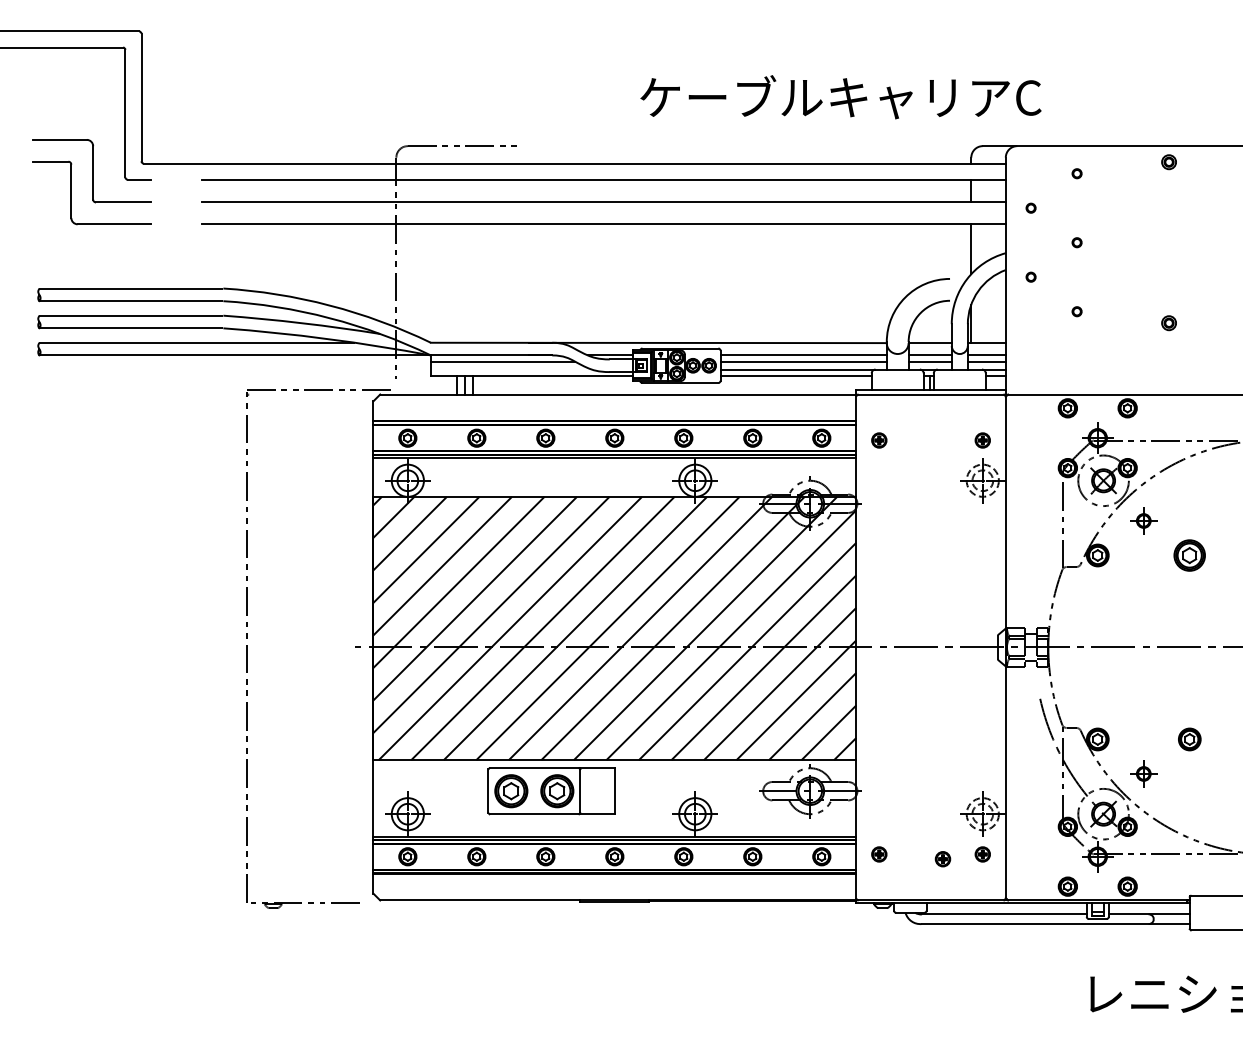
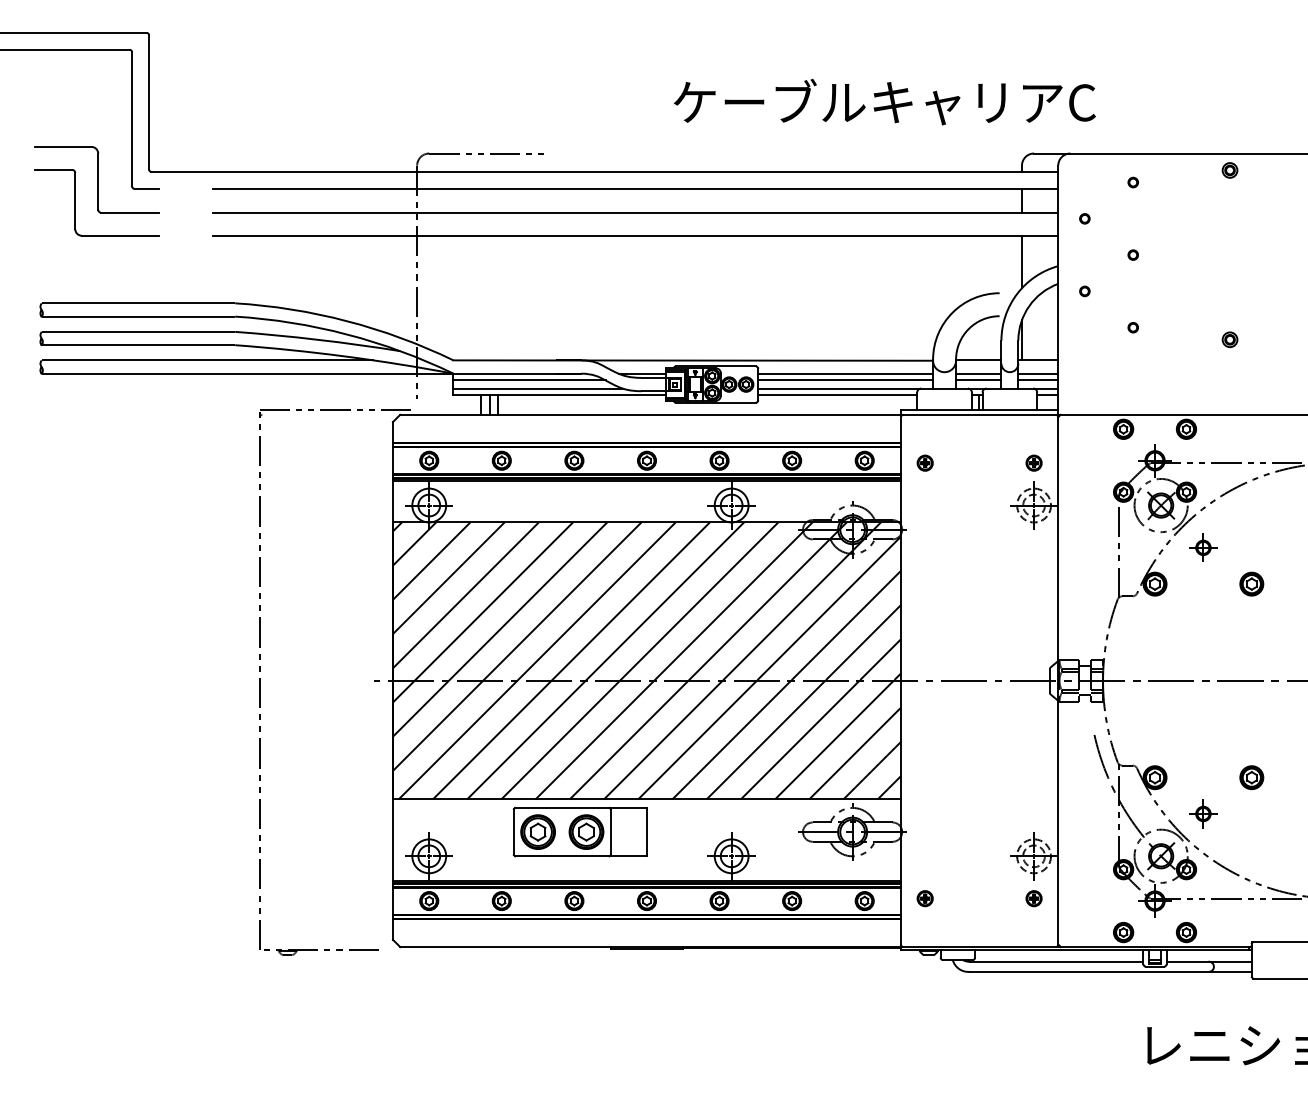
line: (511, 369) -> (538, 388), added
part: (1189, 554) -> (1251, 583), size x0.71
part: (942, 859) -> (991, 903), removed

